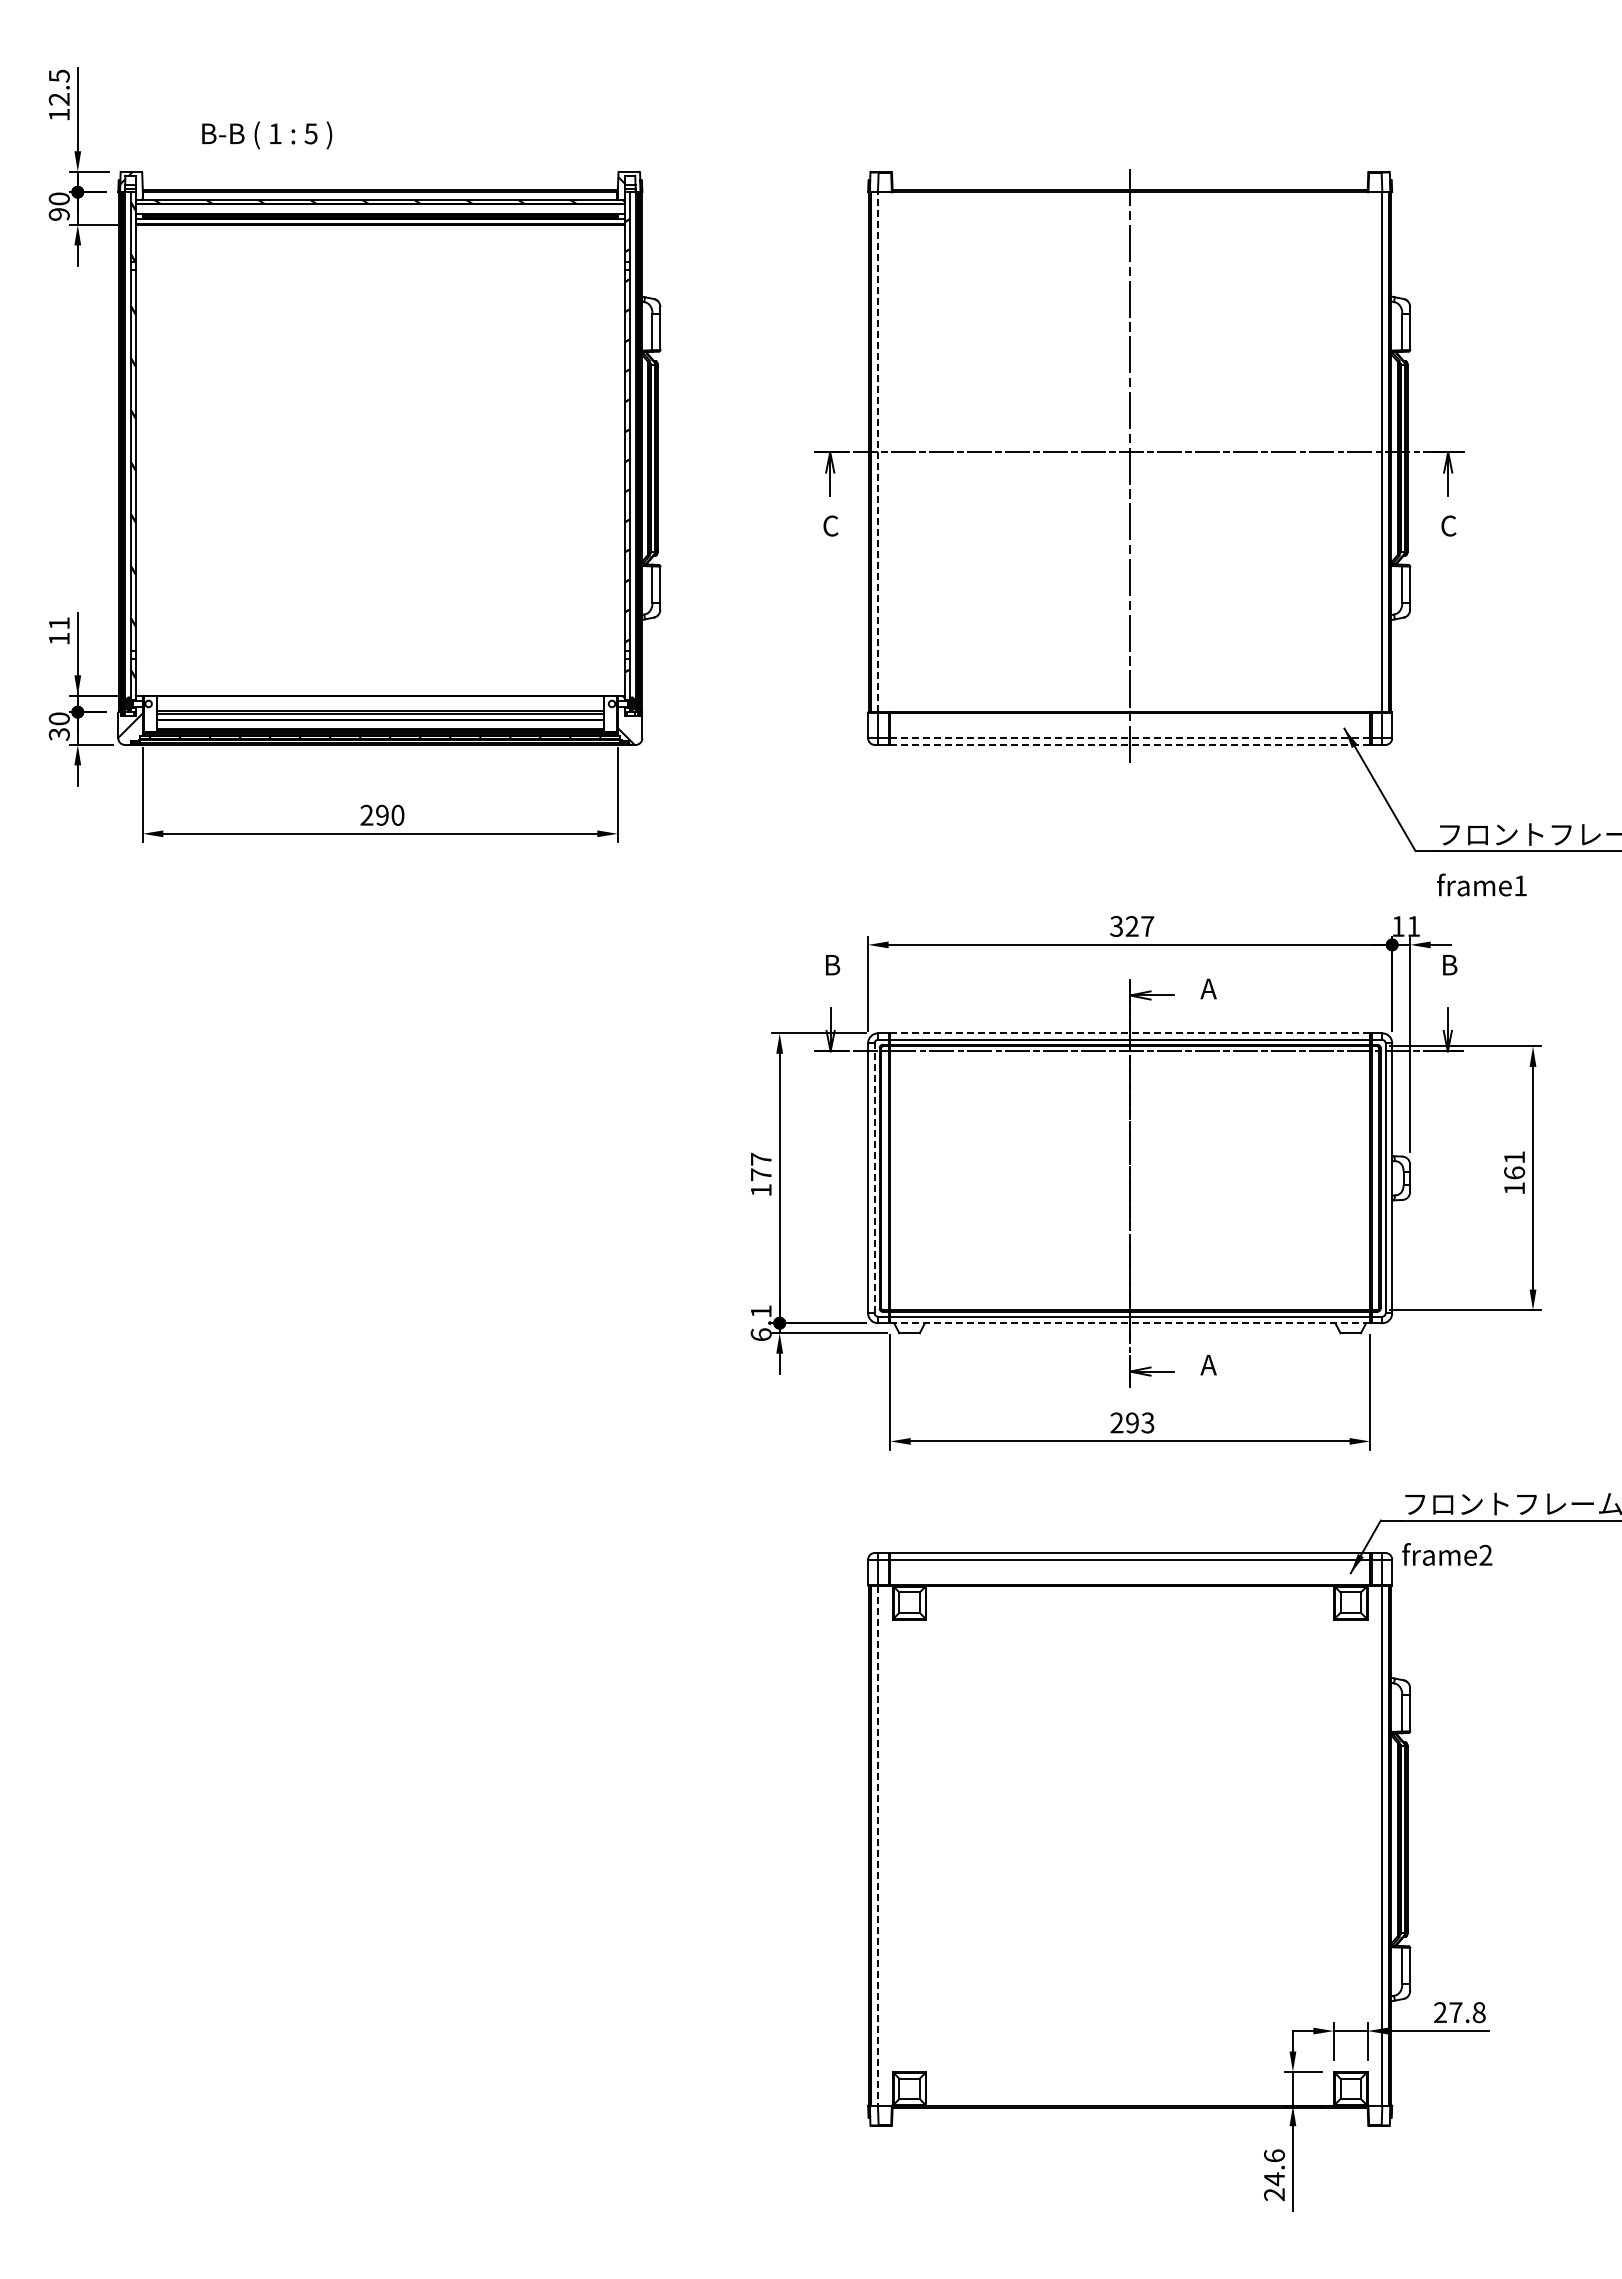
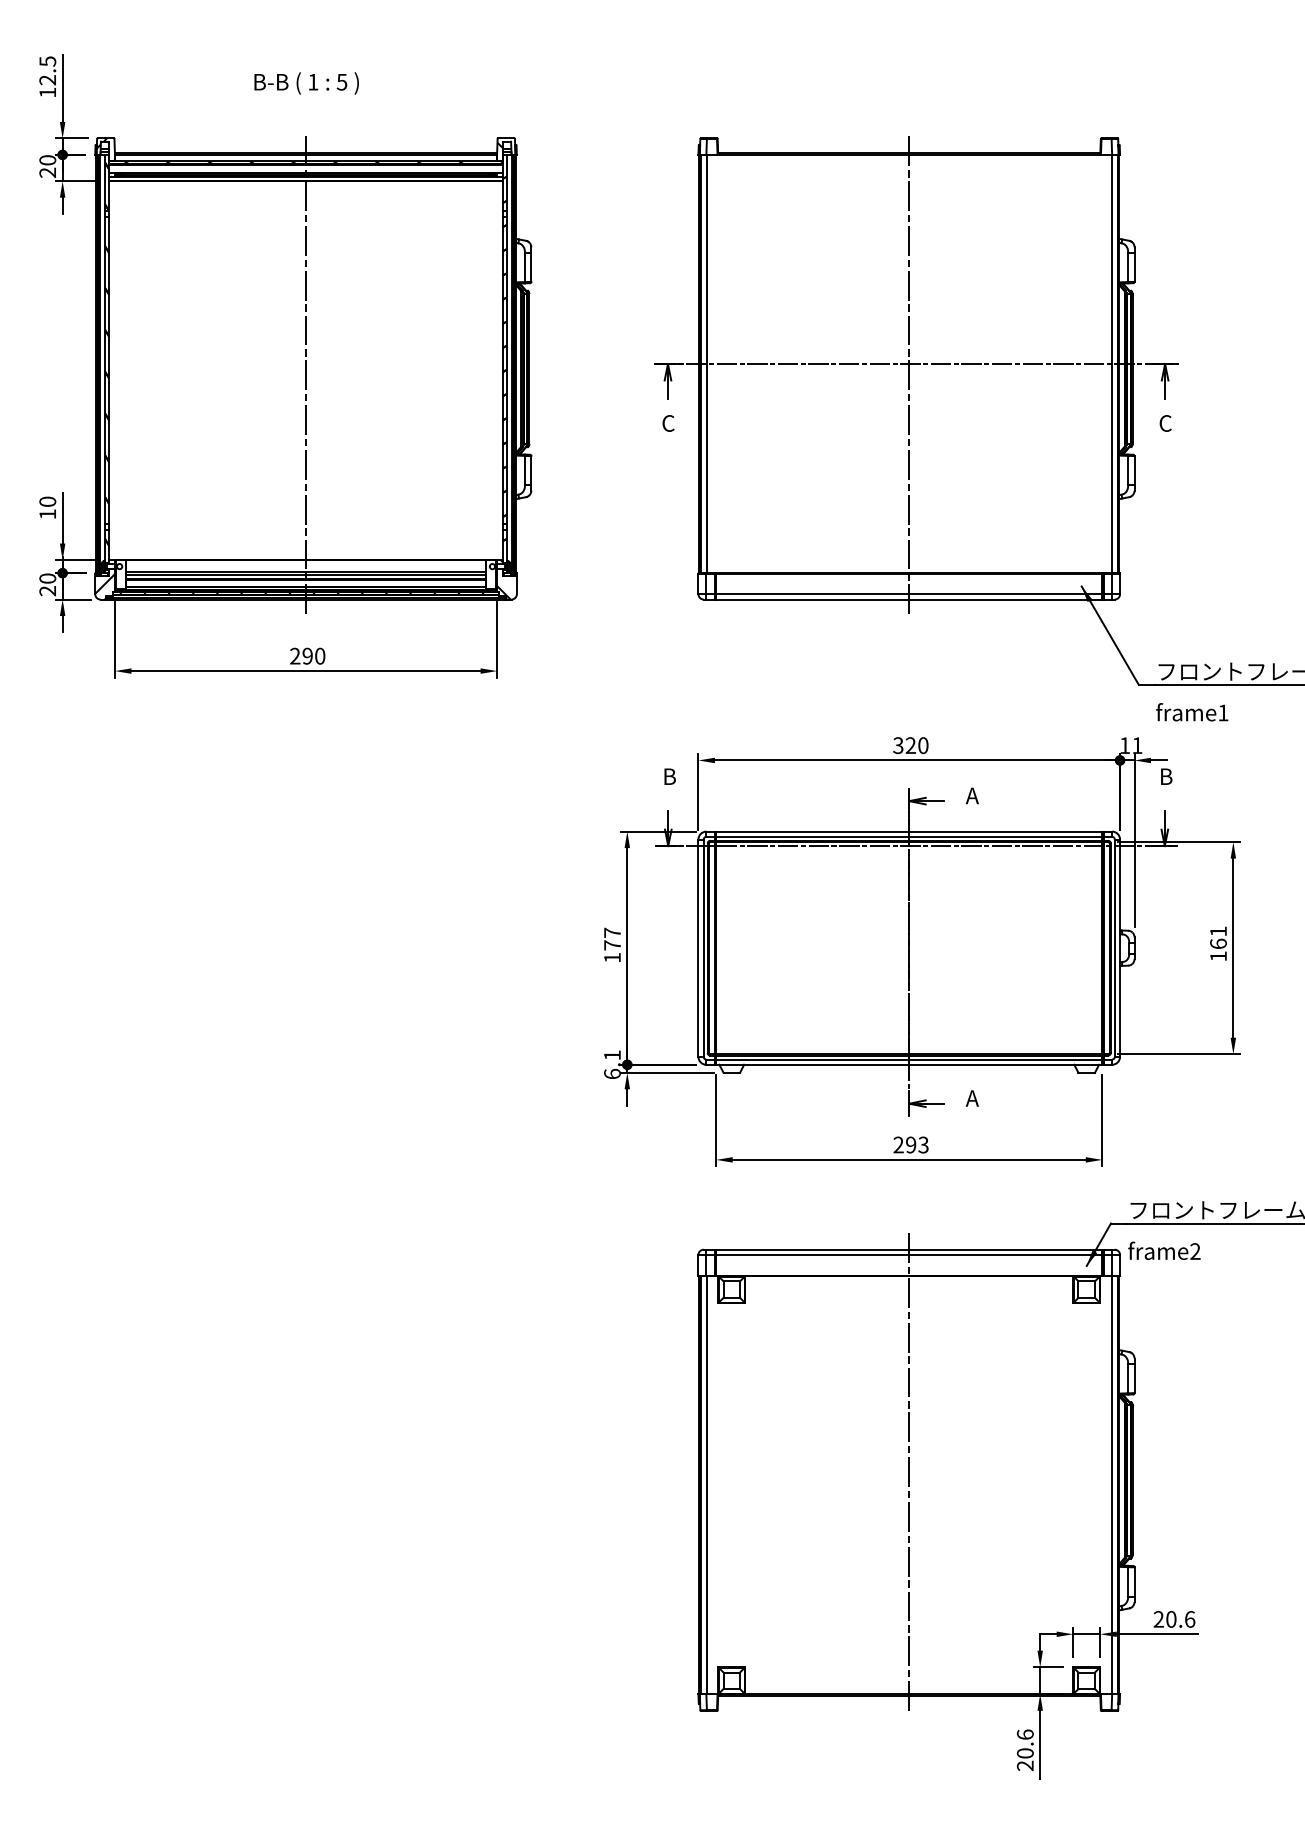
text: (267, 135) -> (306, 83), moved
text: (59, 214) -> (47, 172), 90 -> 20
line: (878, 452) -> (706, 364), dashed -> solid
line: (380, 467) -> (306, 376), added
text: (58, 623) -> (47, 501), 11 -> 10
text: (59, 734) -> (47, 591), 30 -> 20
line: (1130, 738) -> (909, 594), dashed -> solid
line: (1130, 744) -> (909, 599), dashed -> solid
text: (1147, 926) -> (923, 745), 327 -> 320
line: (1130, 1033) -> (909, 831), dashed -> solid
line: (874, 1177) -> (703, 947), dashed -> solid
line: (1130, 1323) -> (909, 1065), dashed -> solid
line: (1130, 1830) -> (909, 1472), added
line: (878, 1845) -> (706, 1484), dashed -> solid
text: (1467, 2012) -> (1180, 1619), 27.8 -> 20.6
text: (1274, 2179) -> (1025, 1753), 24.6 -> 20.6

